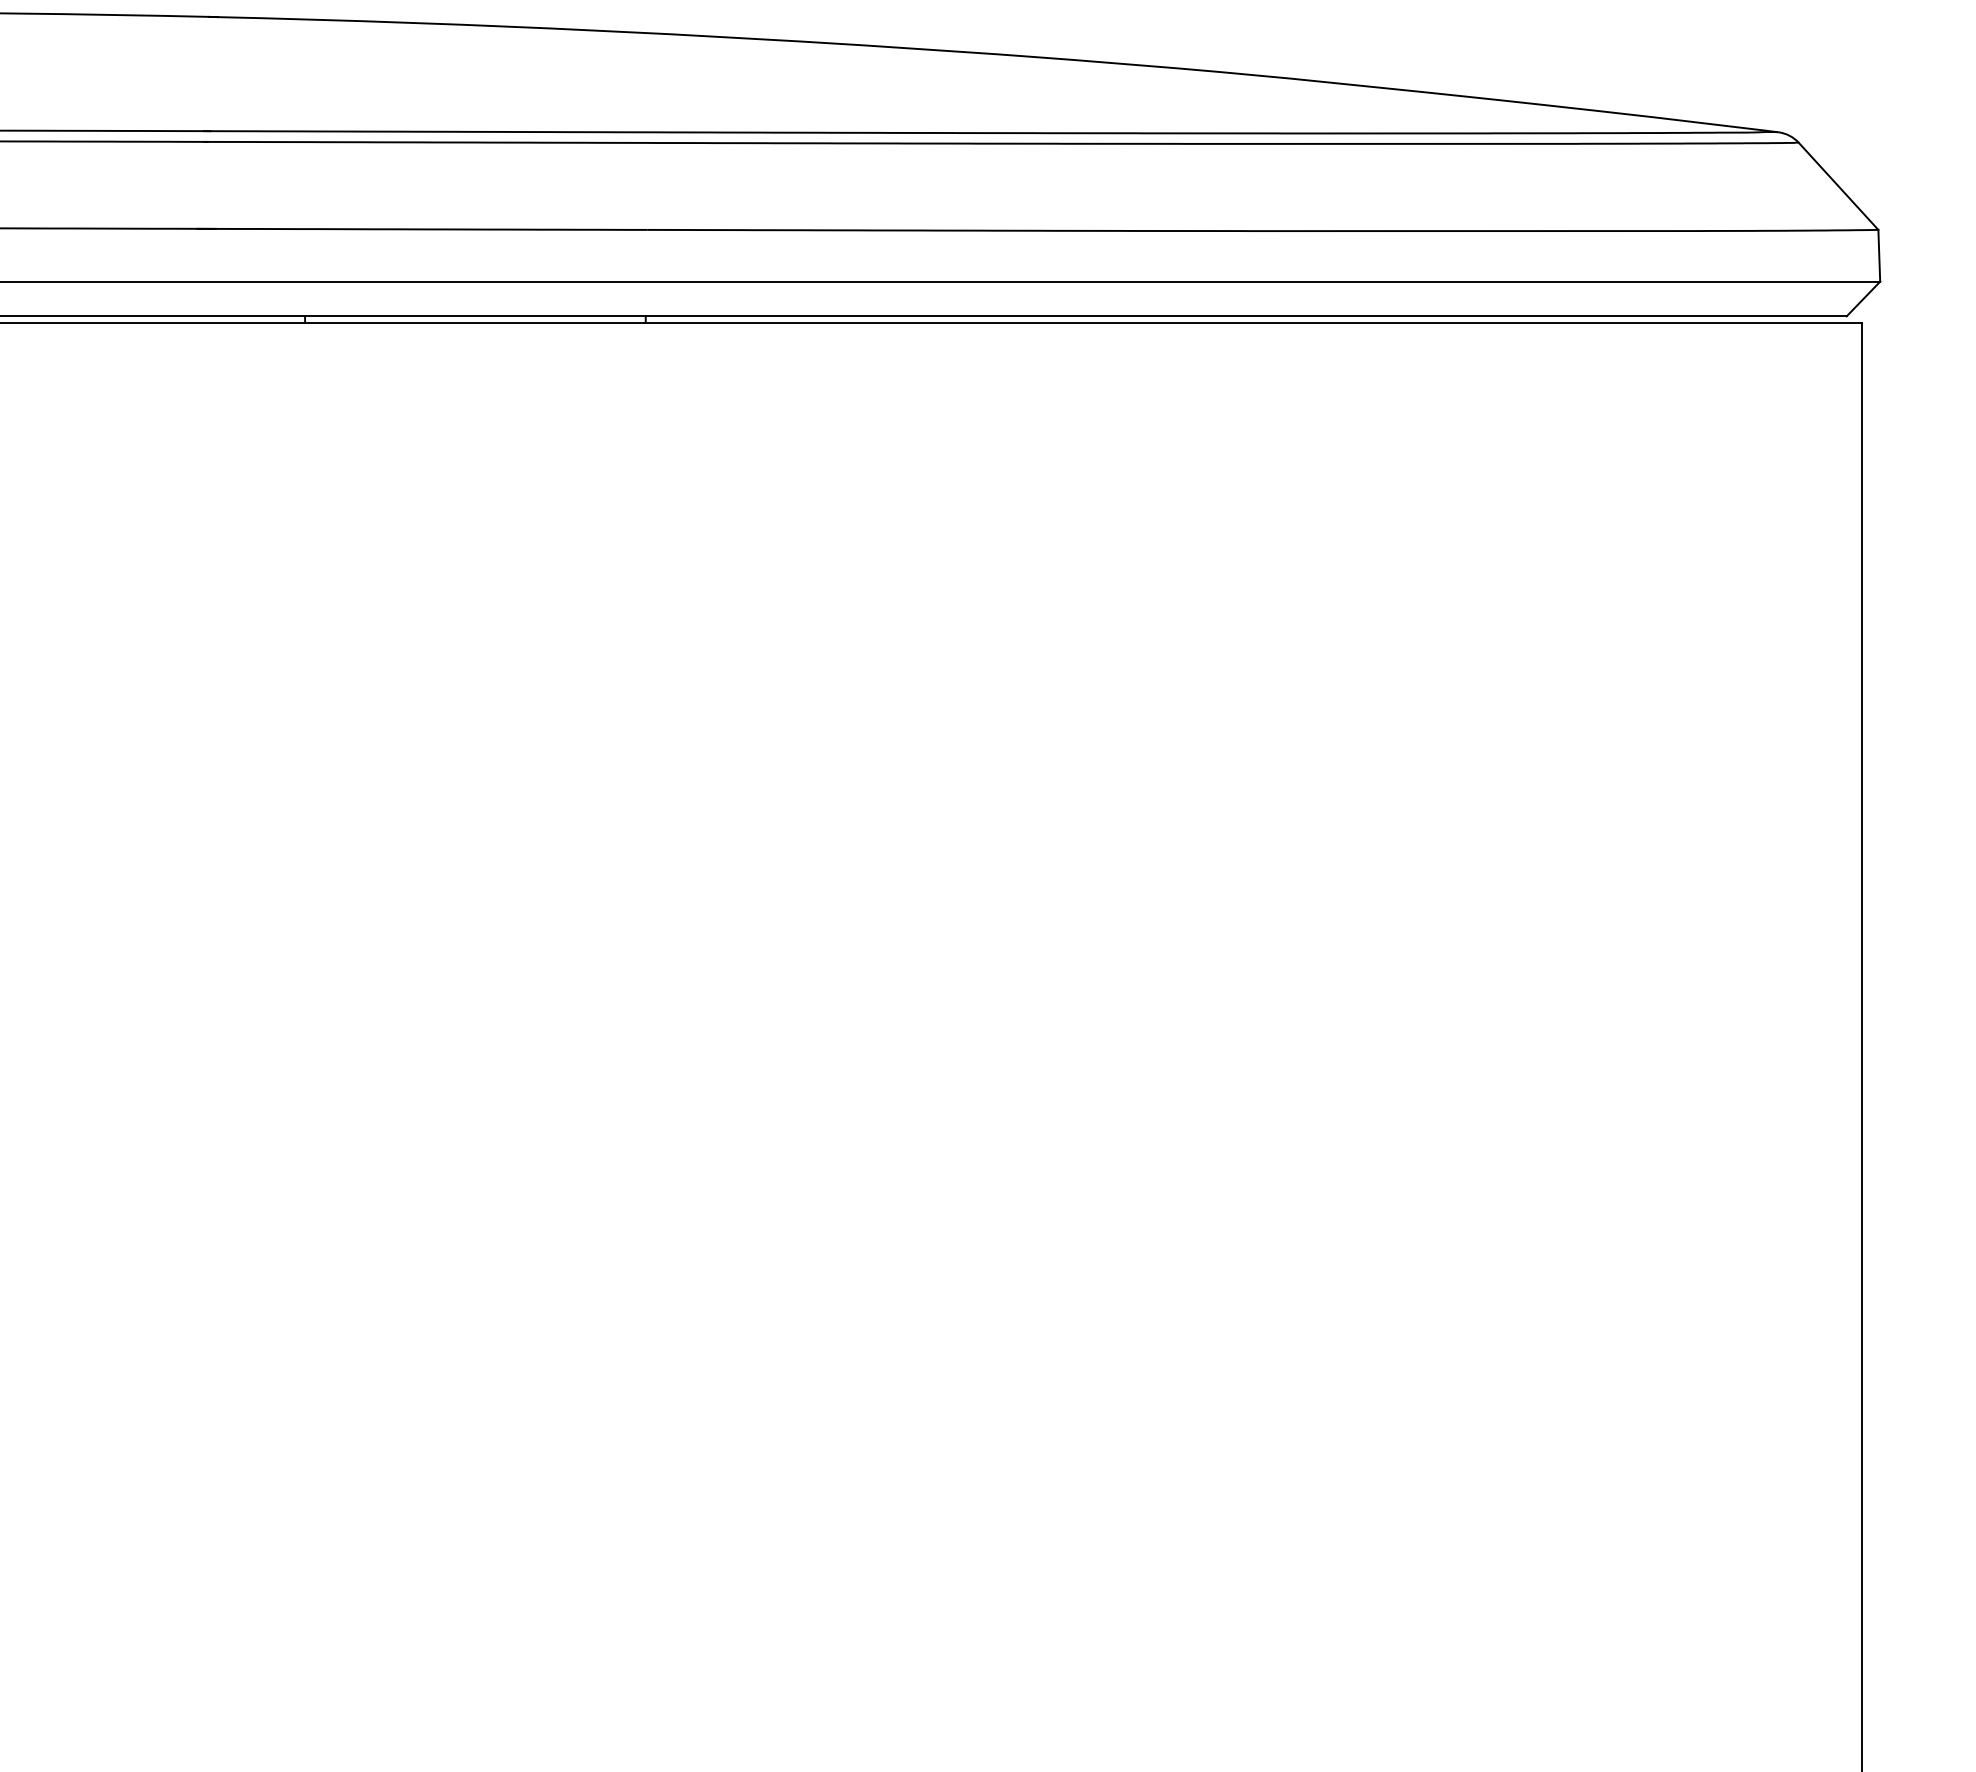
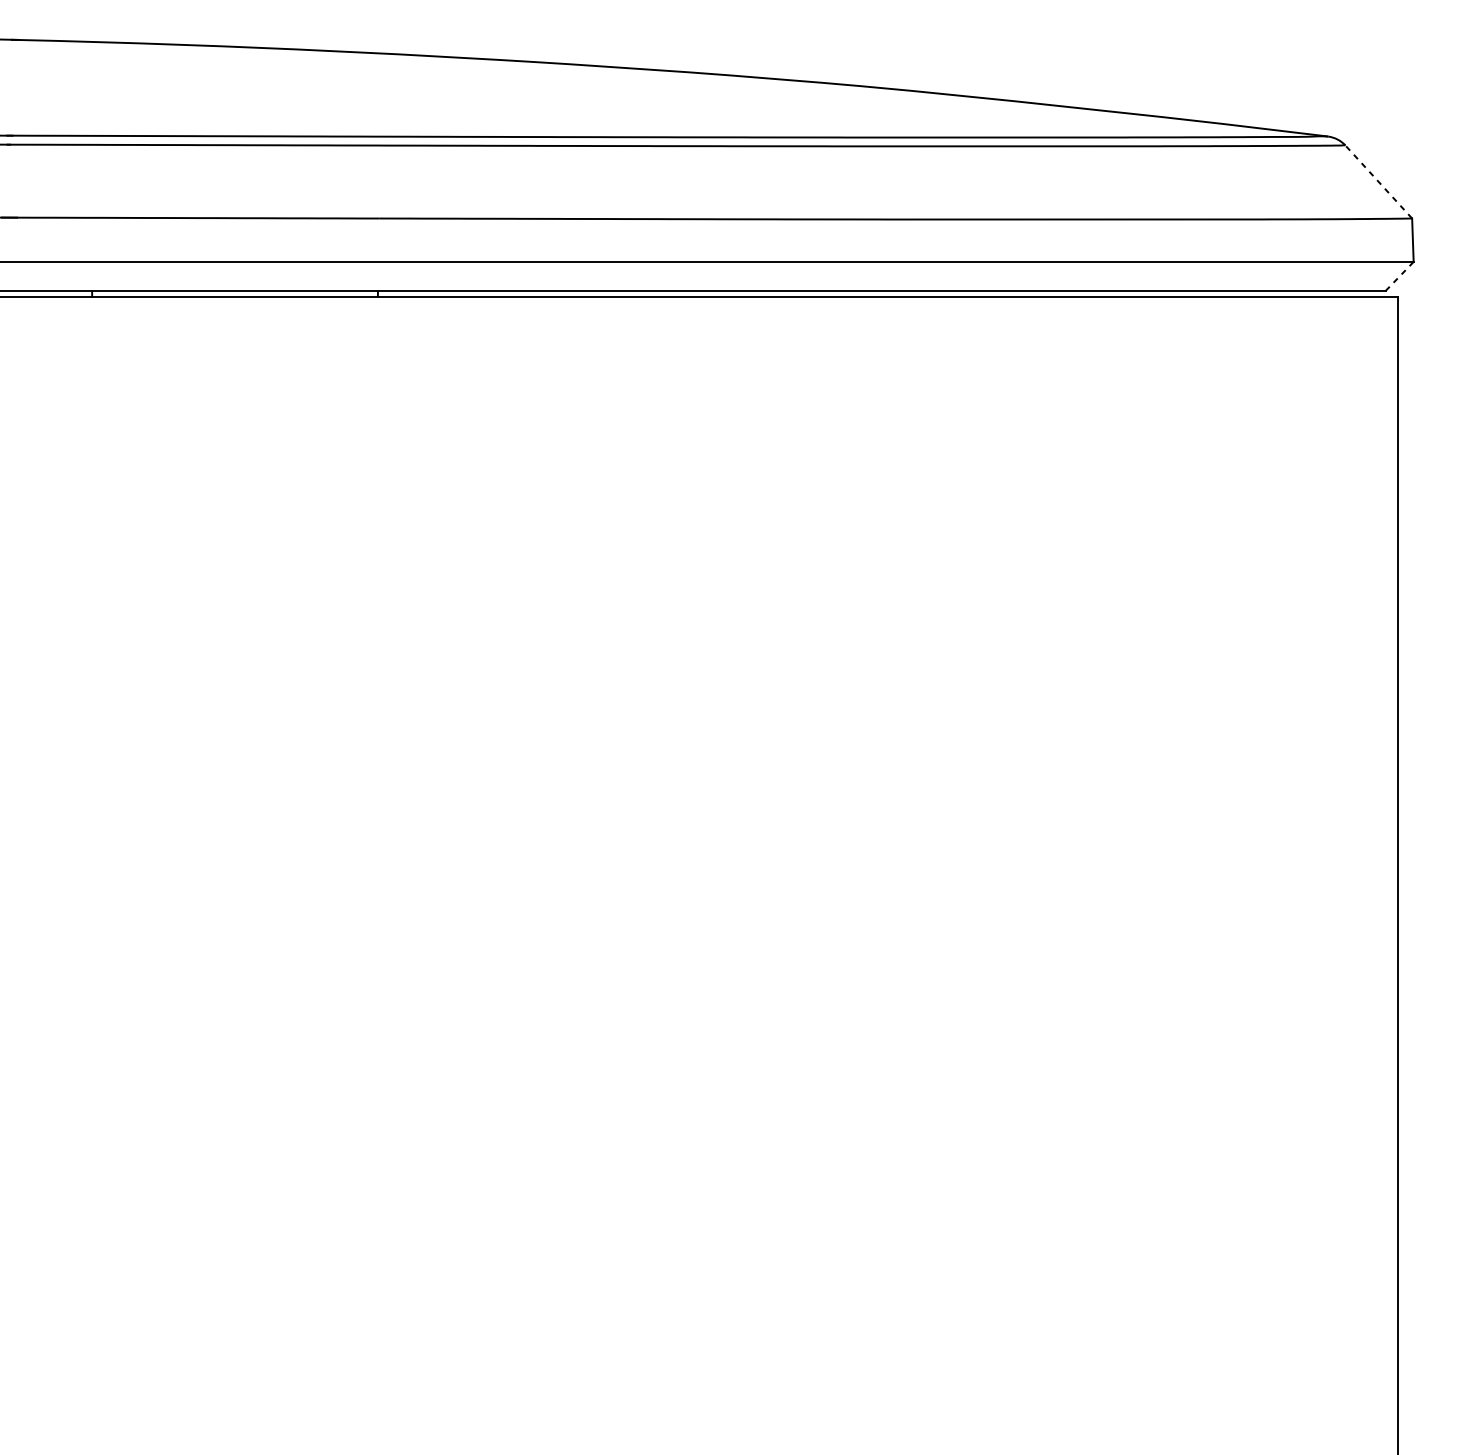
line: (1838, 186) -> (1378, 182), solid -> dashed
line: (1863, 299) -> (1399, 276), solid -> dashed

